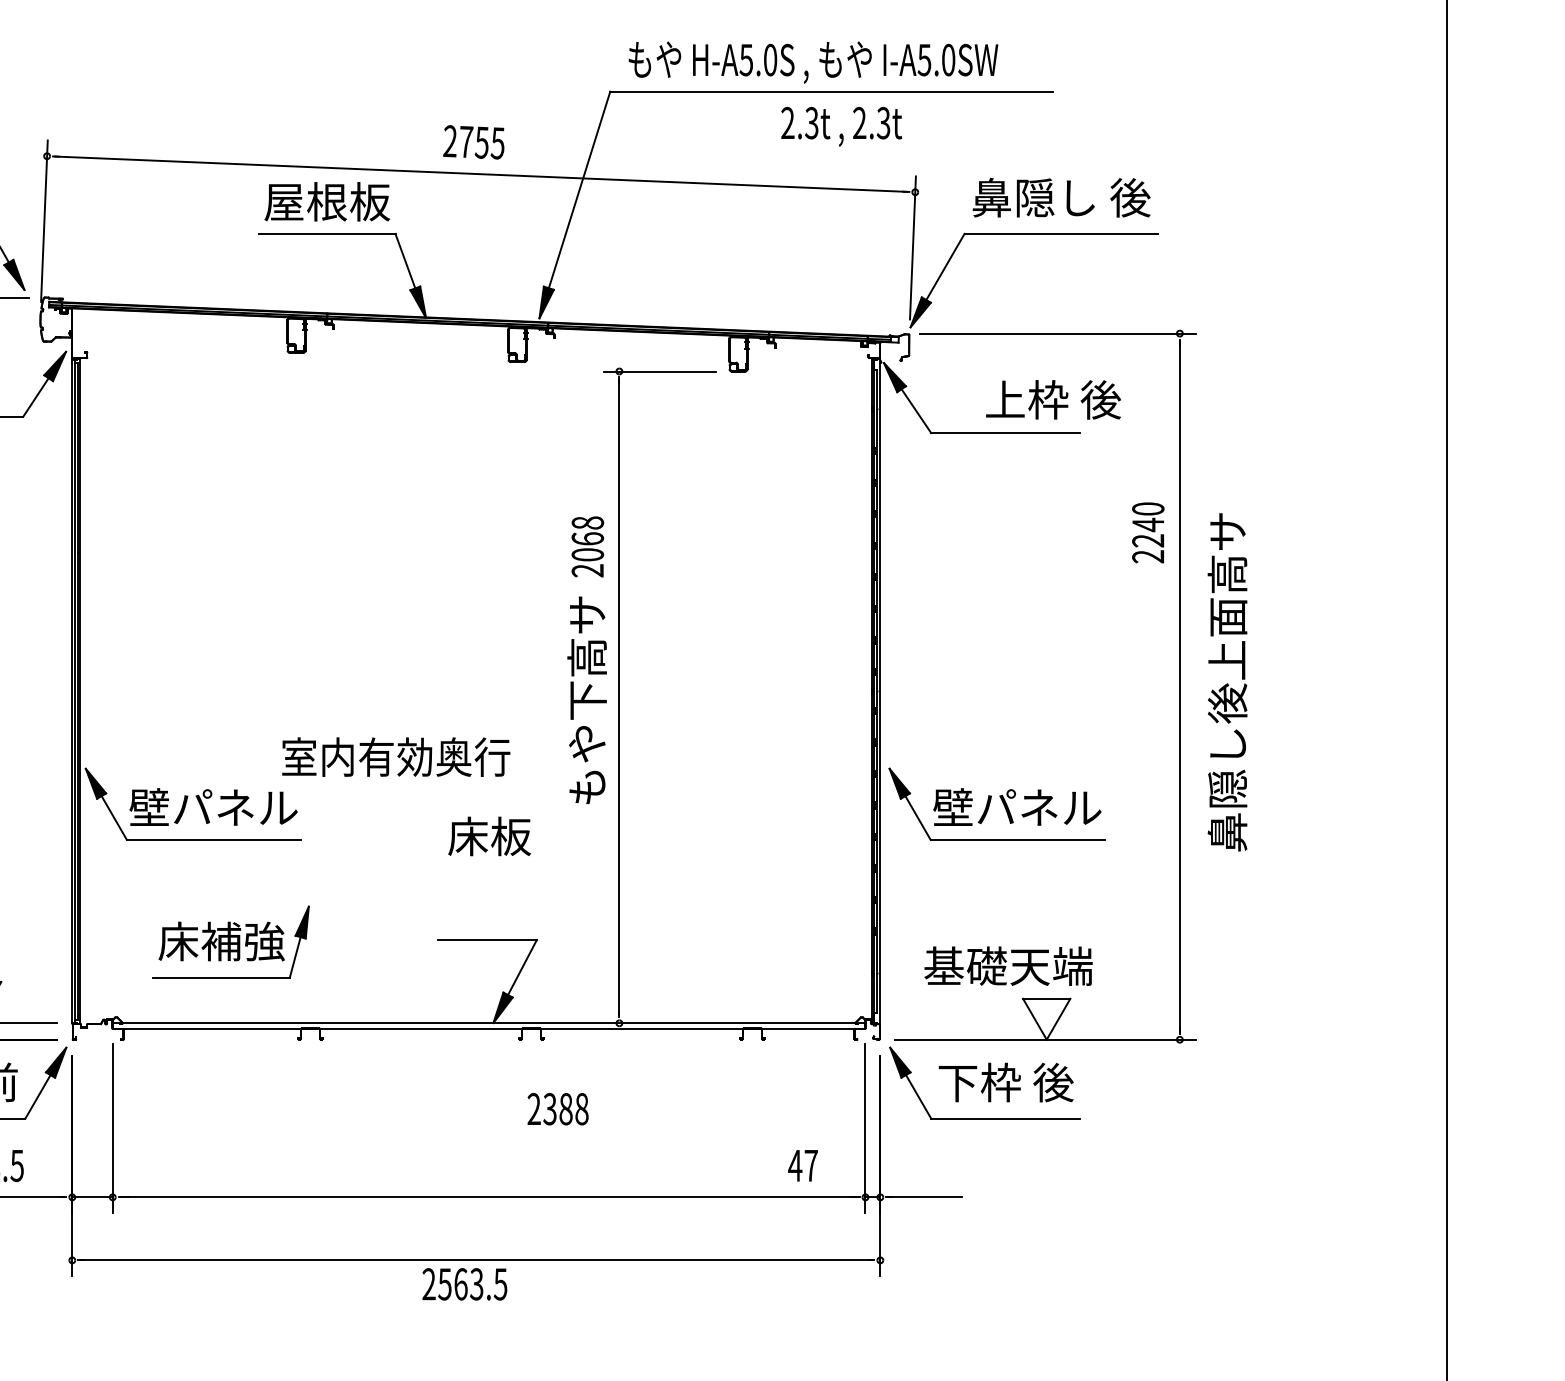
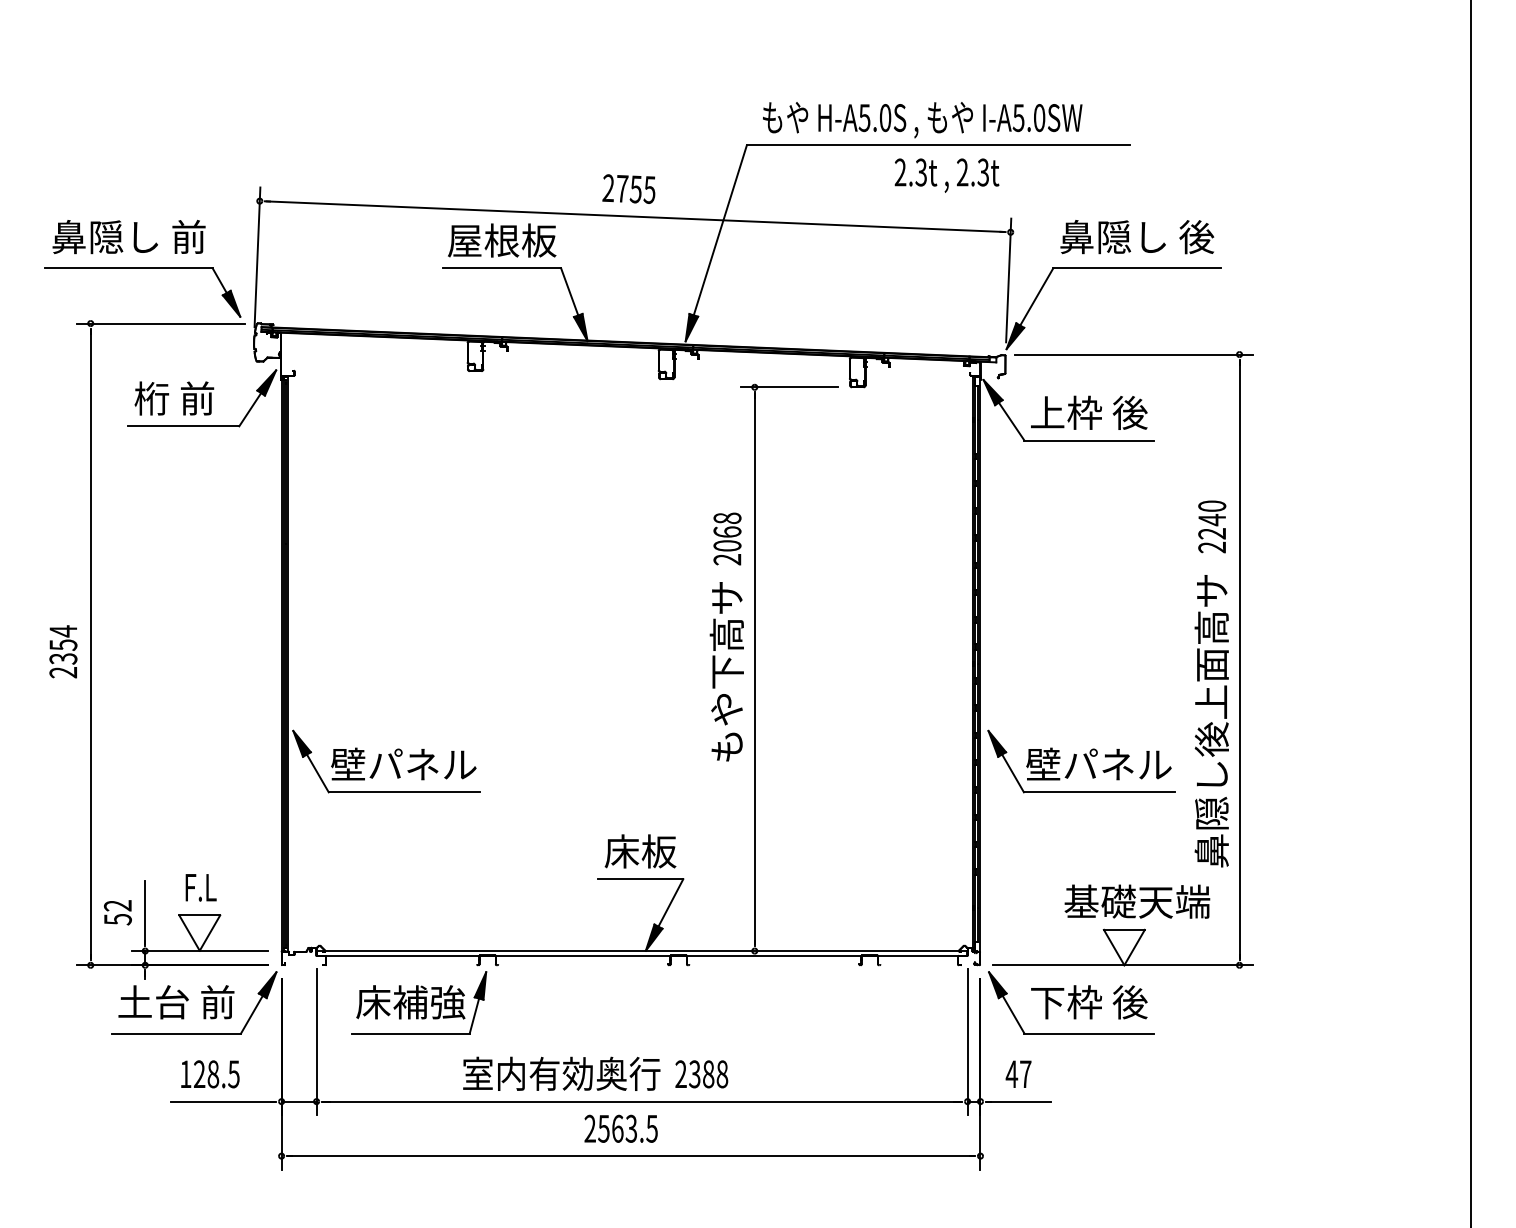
text: (1053, 399) -> (1089, 412), moved
text: (1227, 682) -> (1211, 721), moved
text: (395, 756) -> (561, 1073), moved
text: (489, 836) -> (640, 851), moved
part: (231, 941) -> (419, 1002), moved
text: (1008, 965) -> (1137, 901), moved
text: (557, 1109) -> (701, 1074), moved
text: (802, 1164) -> (1018, 1073), moved
text: (464, 1283) -> (620, 1128), moved

